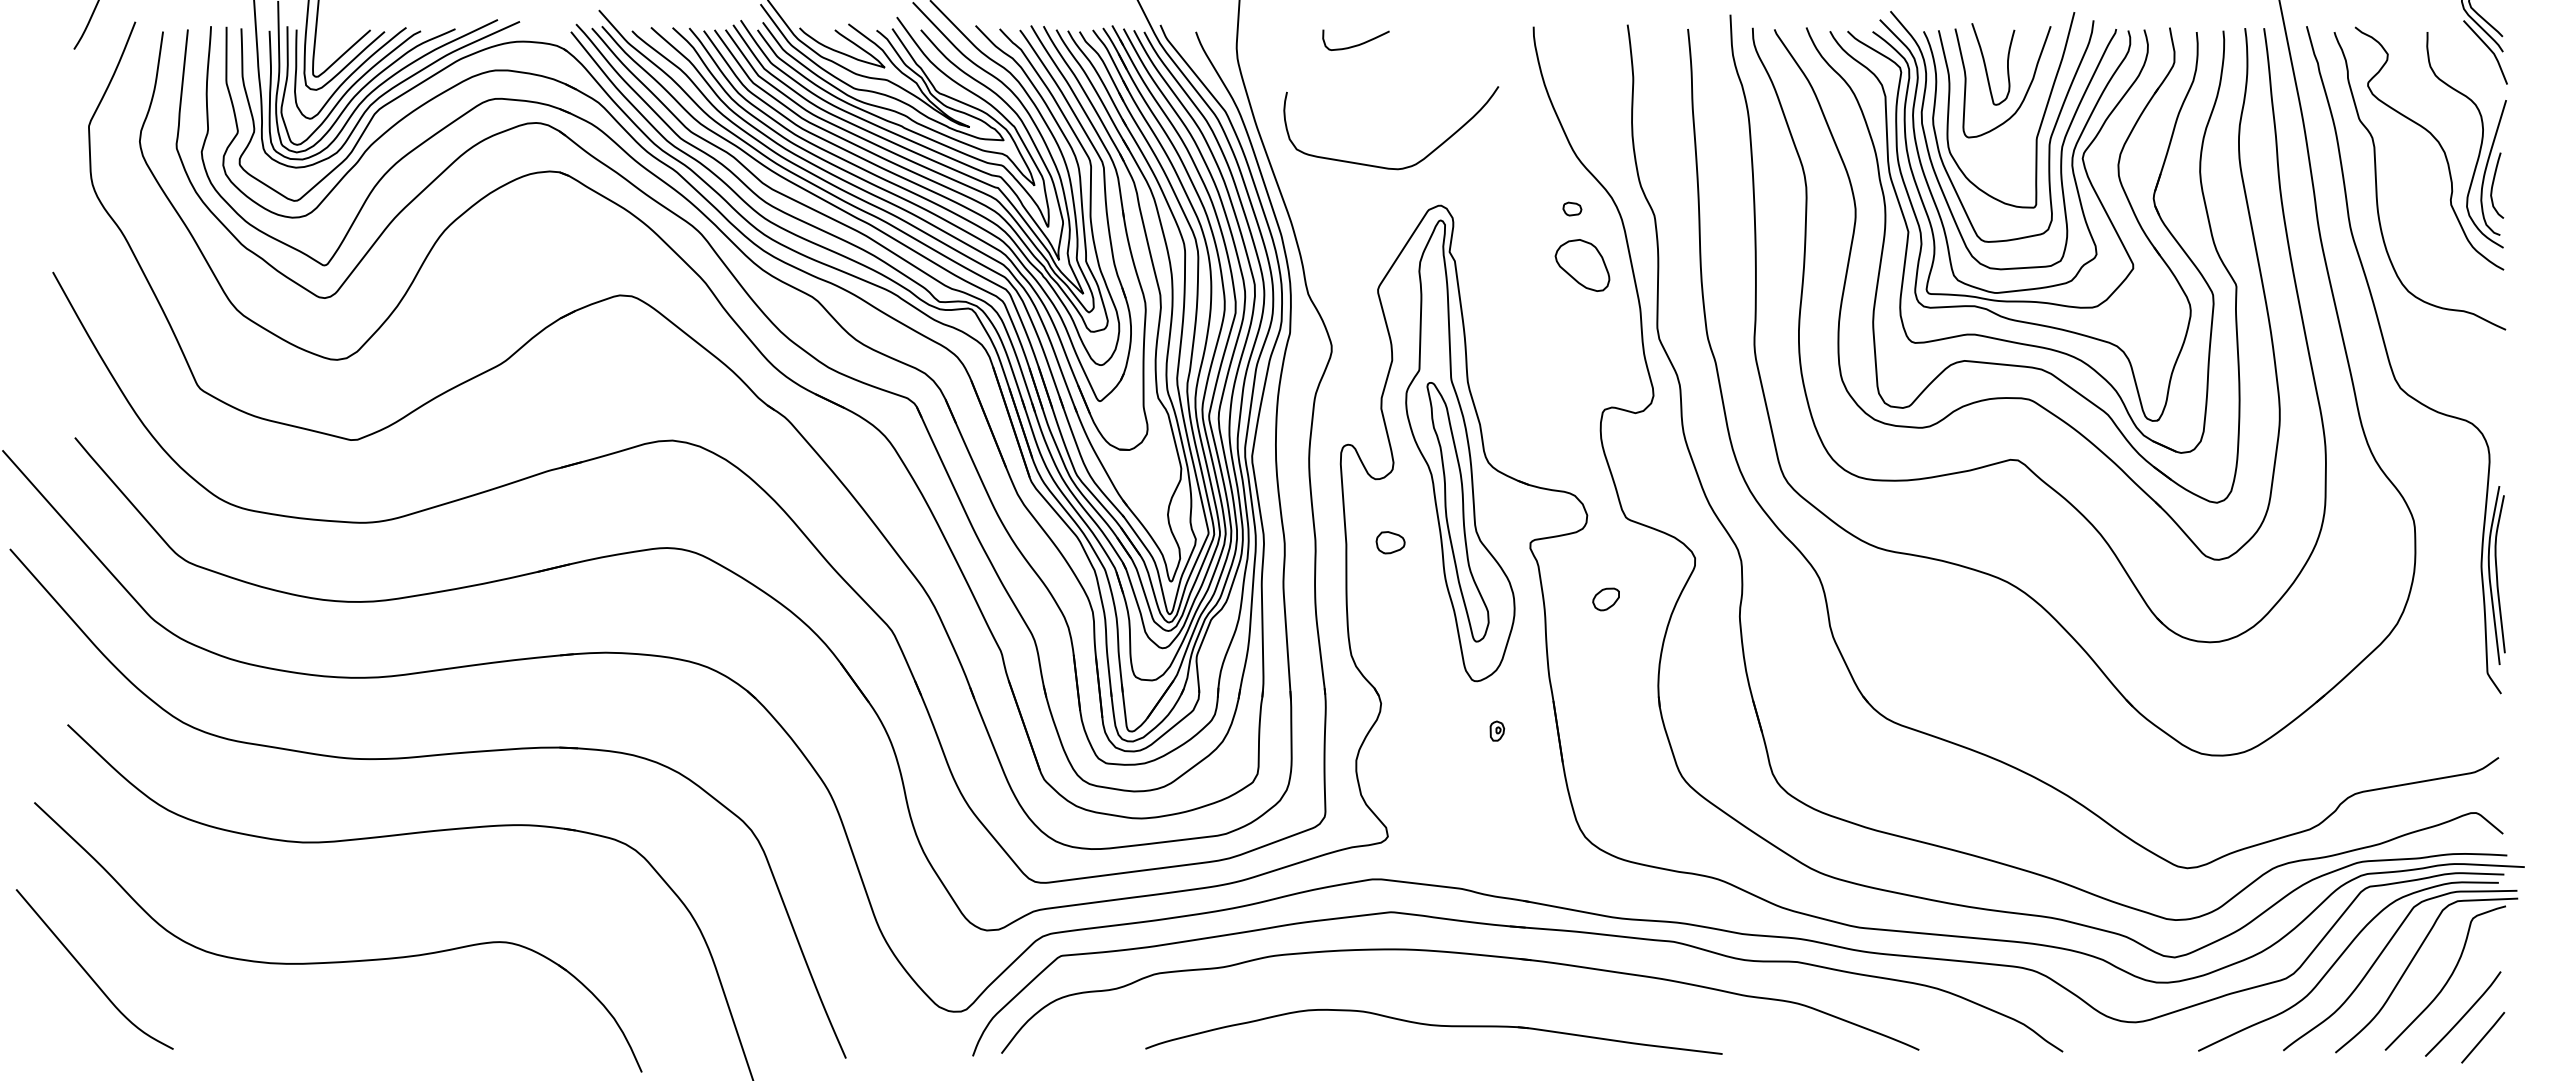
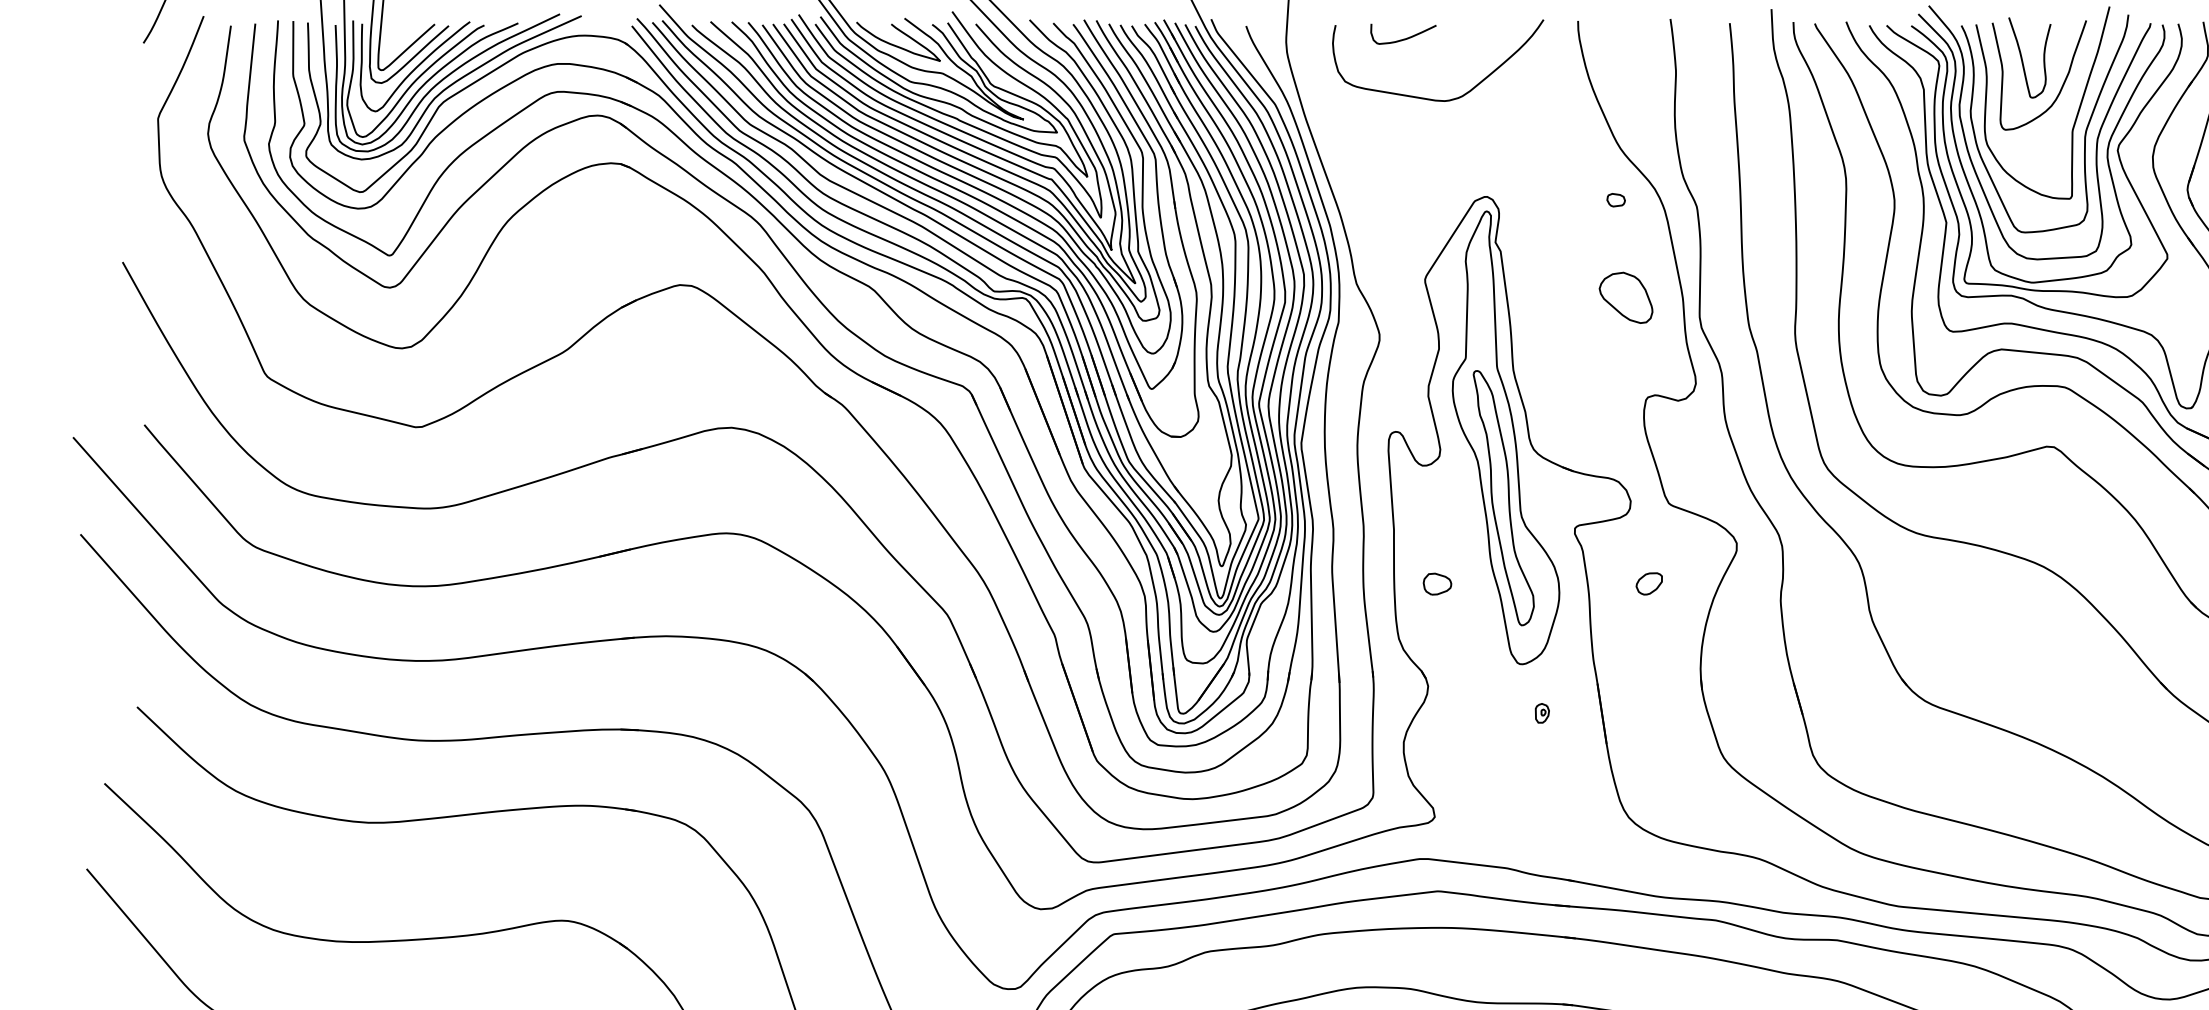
curve: (1382, 166) -> (1429, 98), moved
part: (1582, 265) -> (1626, 297), moved
part: (1390, 542) -> (1437, 583), moved

